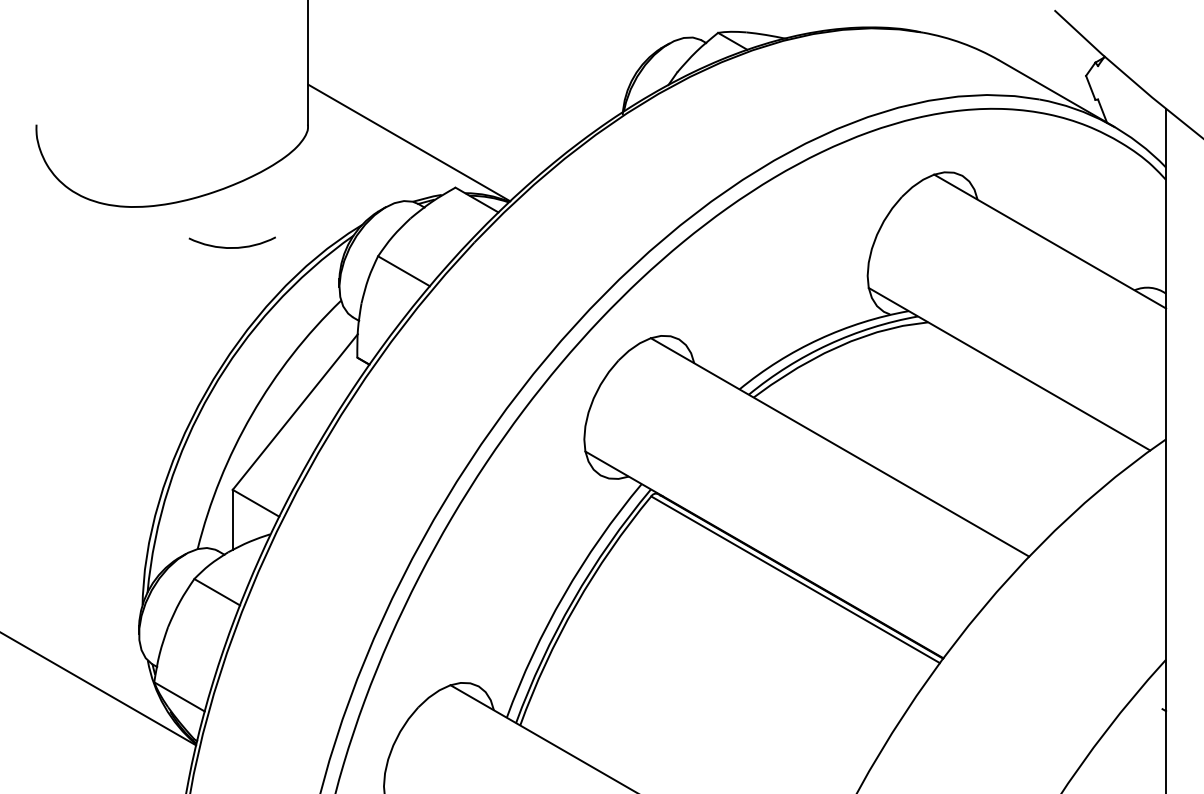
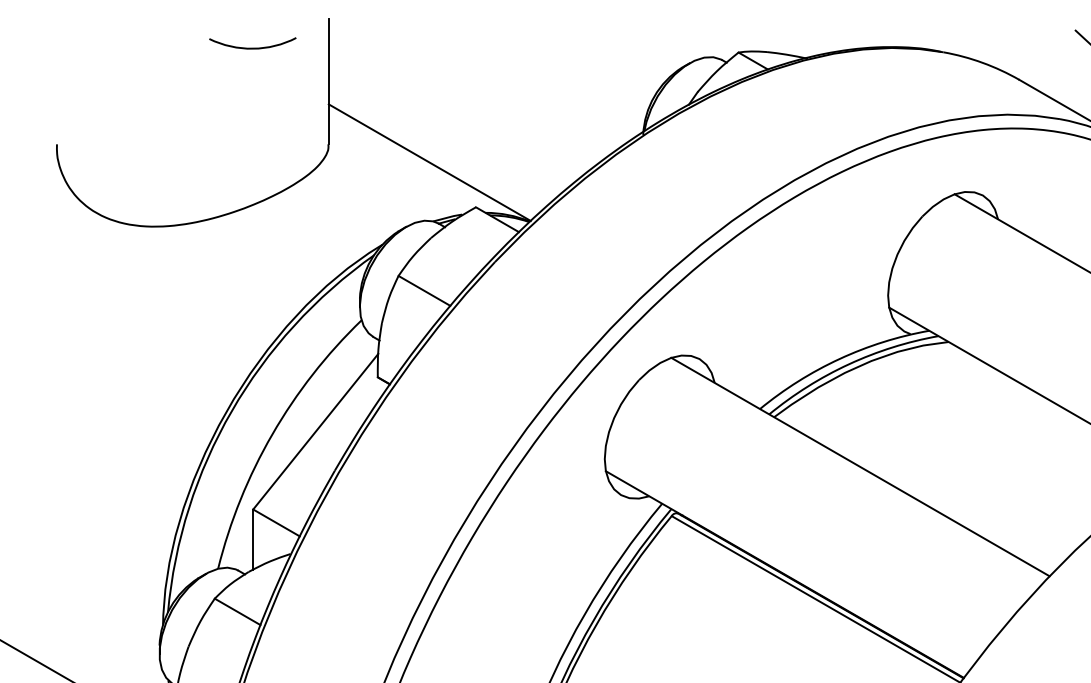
arc: (231, 247) -> (251, 48), moved

